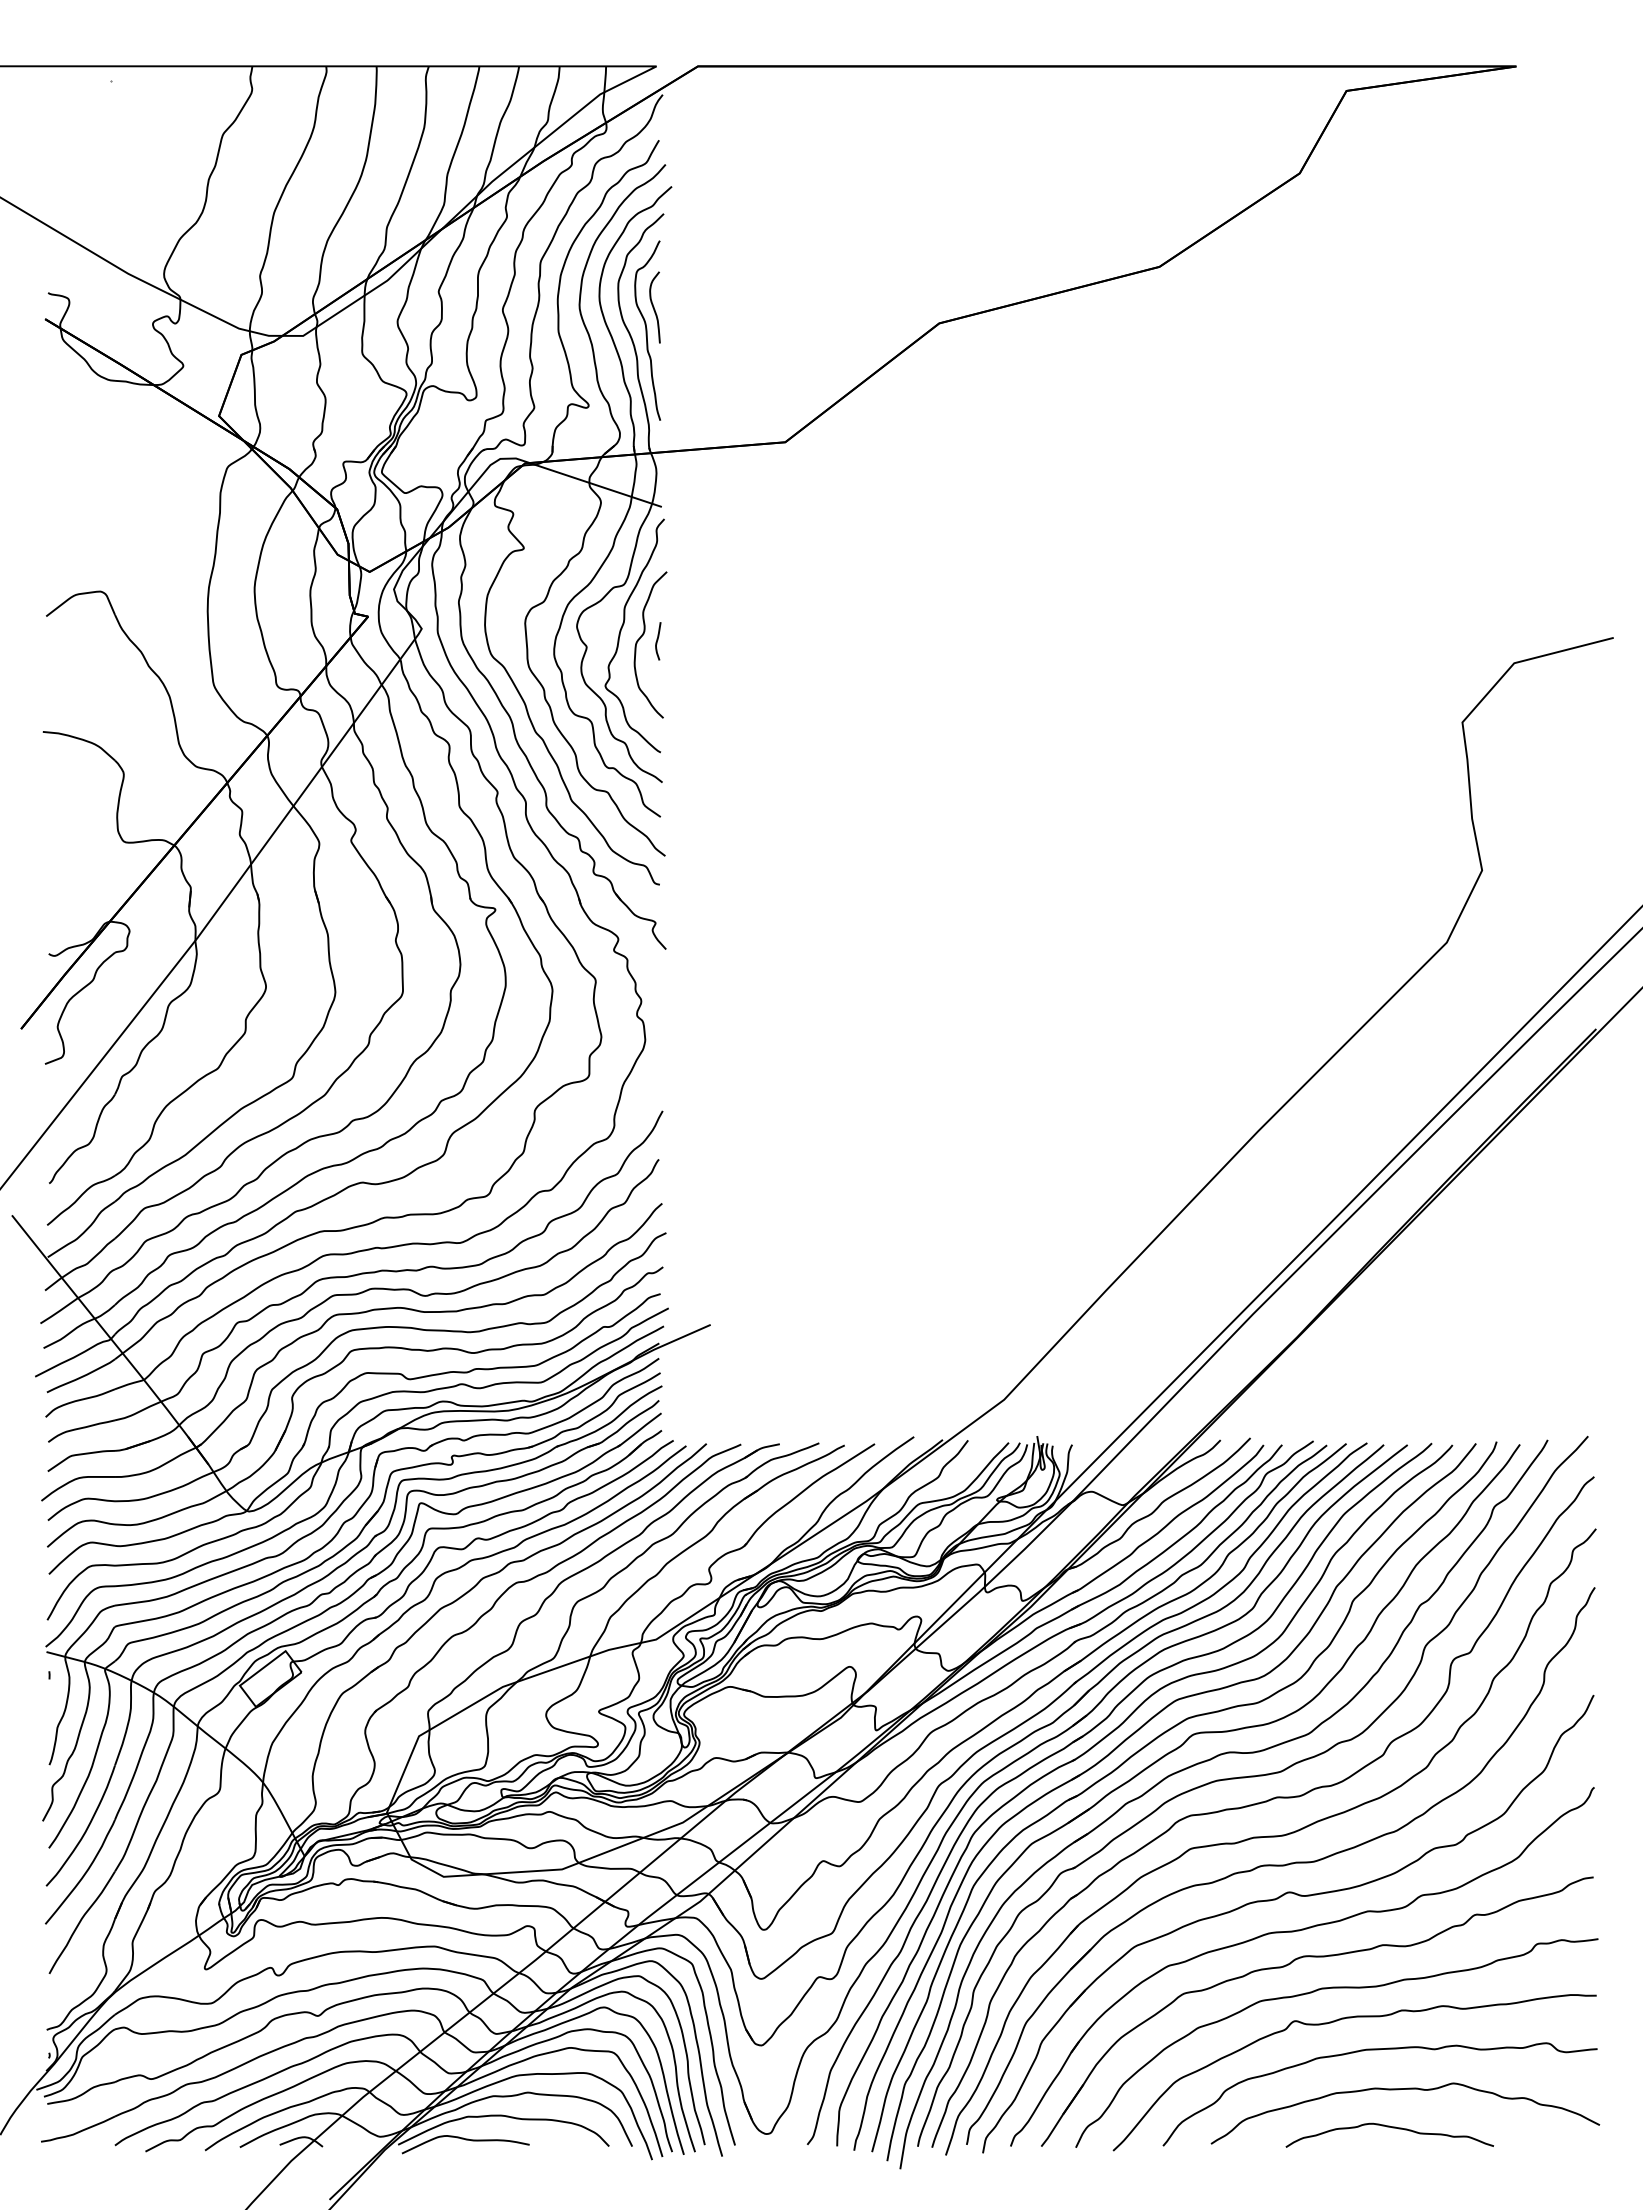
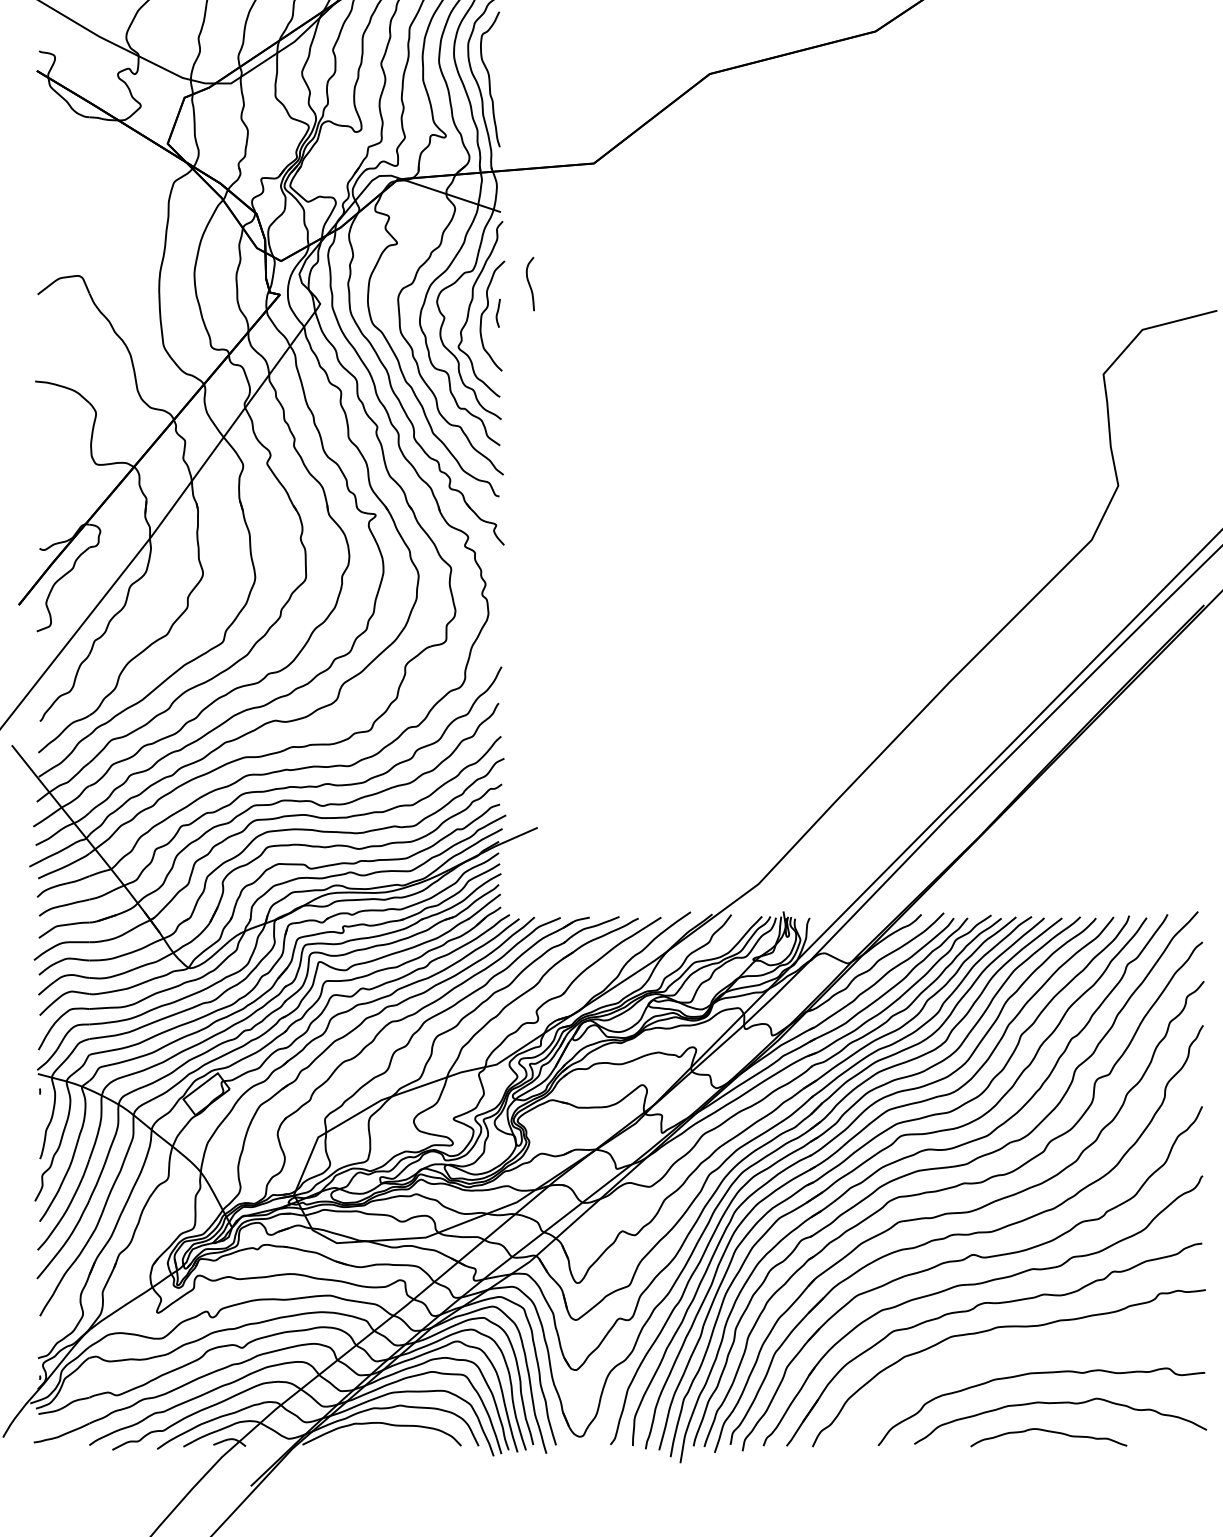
curve: (654, 307) -> (530, 284), moved
curve: (1337, 2021) -> (1009, 1352), removed
curve: (465, 2140) -> (353, 1441), removed

